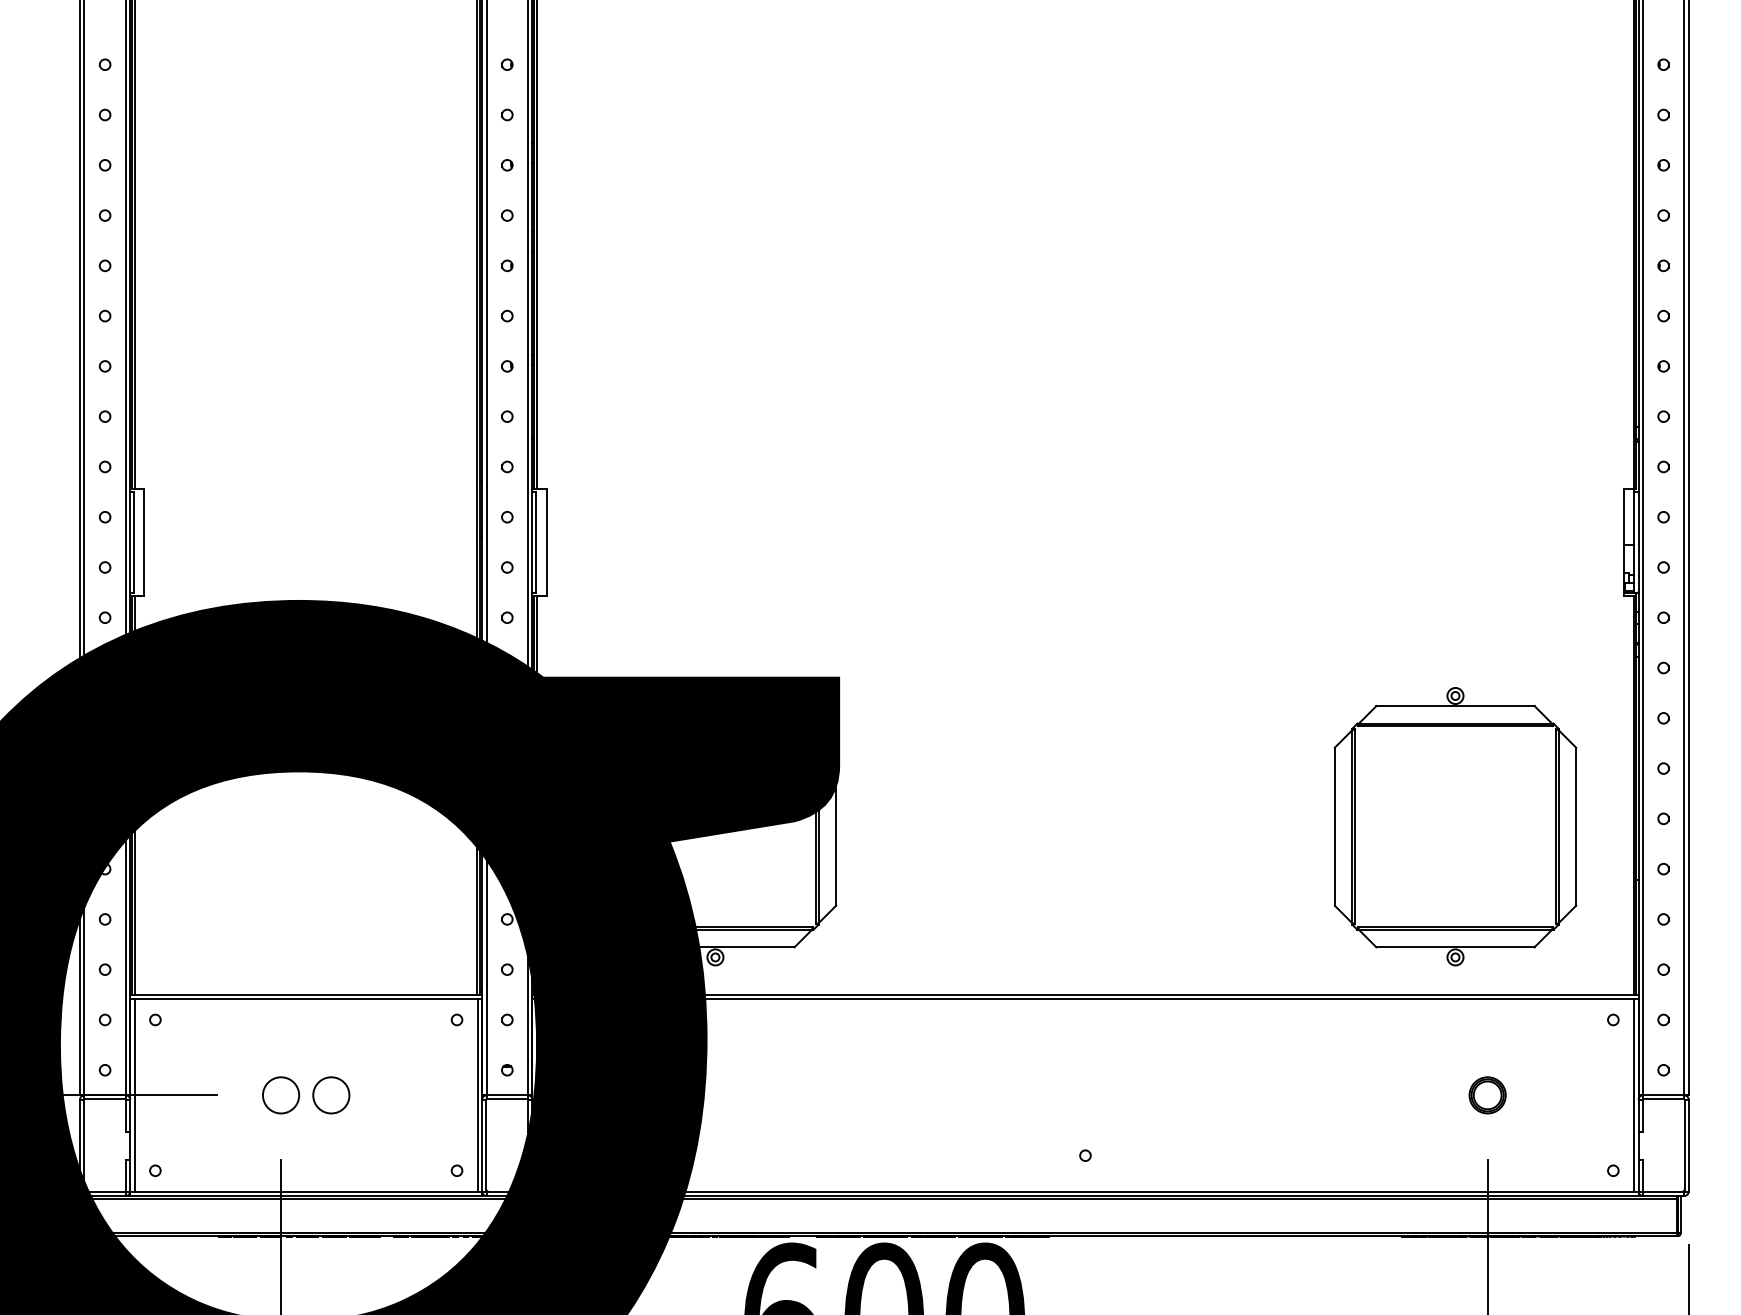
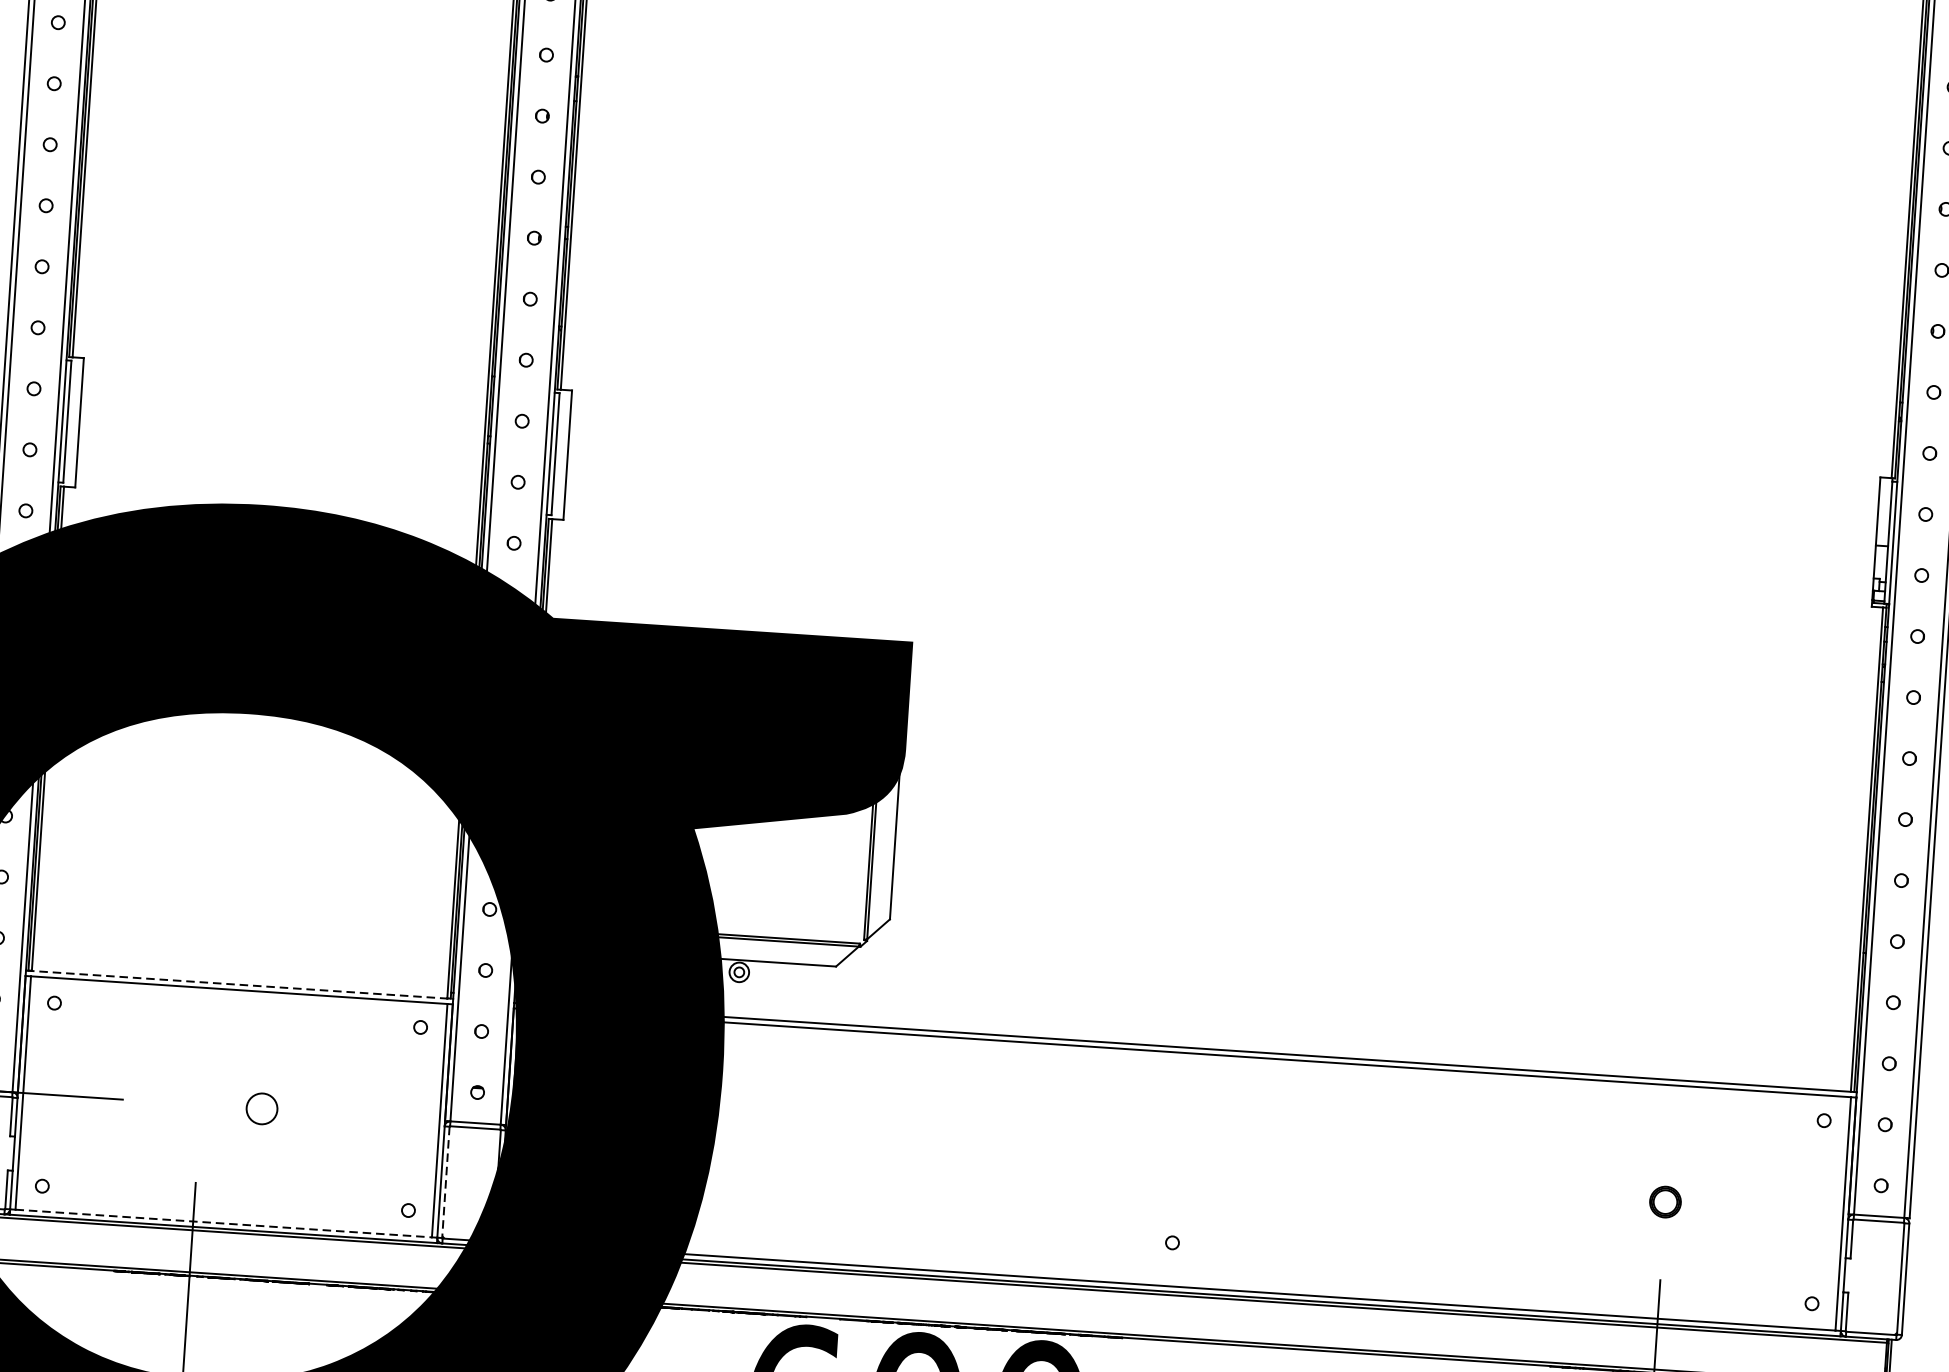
part: (1455, 826) -> (1648, 873), removed
line: (306, 994) -> (239, 984), solid -> dashed
circle: (281, 1095) -> (201, 1104), removed
circle: (331, 1095) -> (262, 1109), size x0.7
part: (1487, 1095) -> (1665, 1202), size x0.7
line: (486, 1145) -> (446, 1182), solid -> dashed
line: (306, 1191) -> (224, 1223), solid -> dashed

